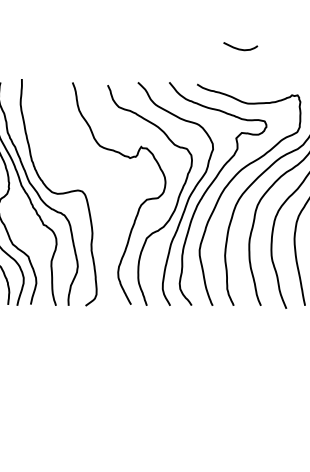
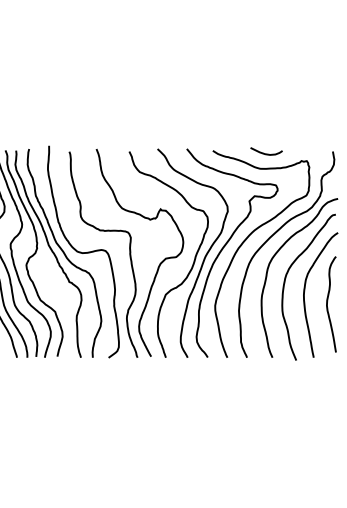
curve: (240, 48) -> (266, 153), moved
curve: (80, 170) -> (103, 231), added

